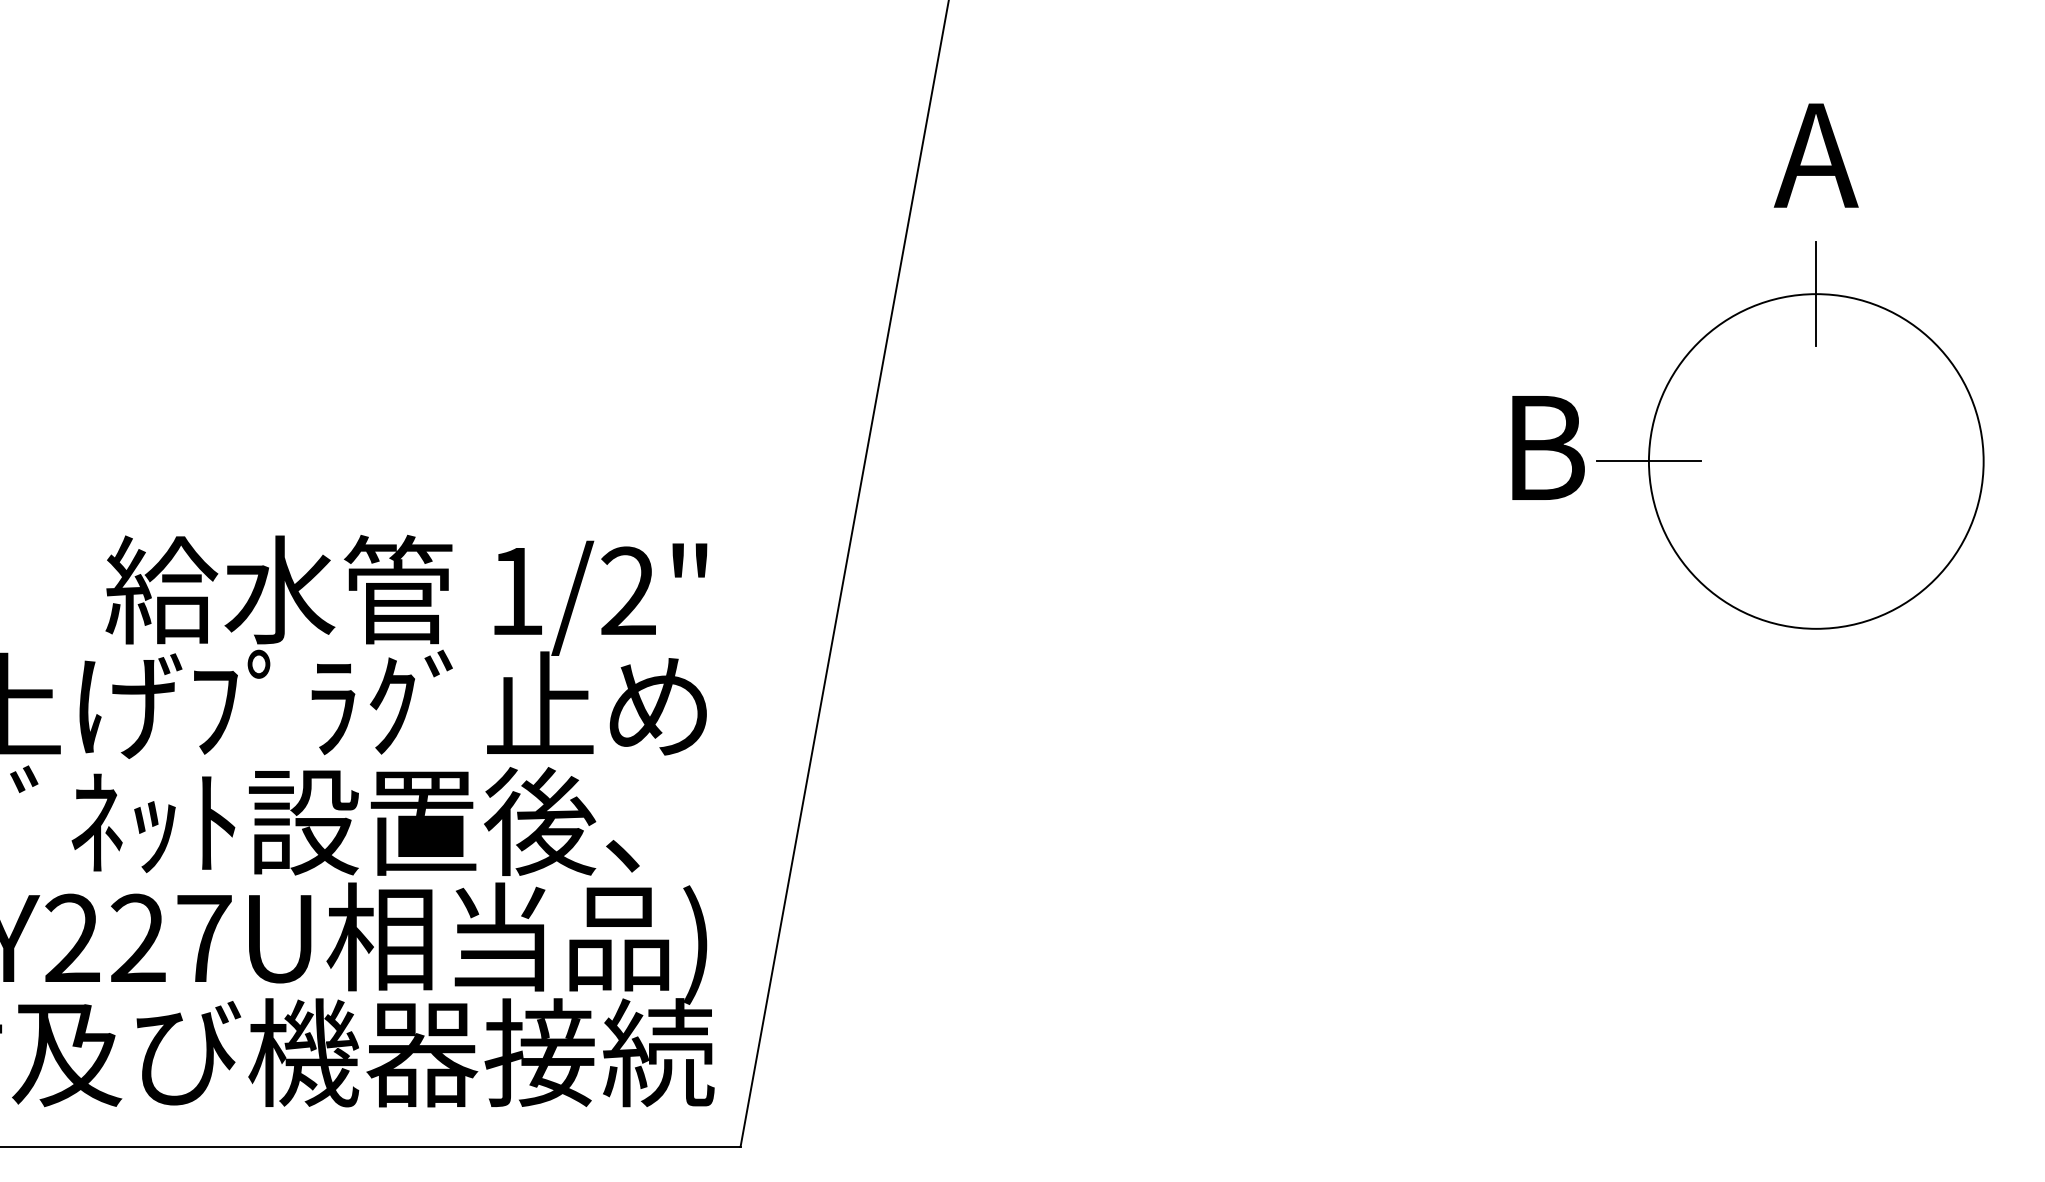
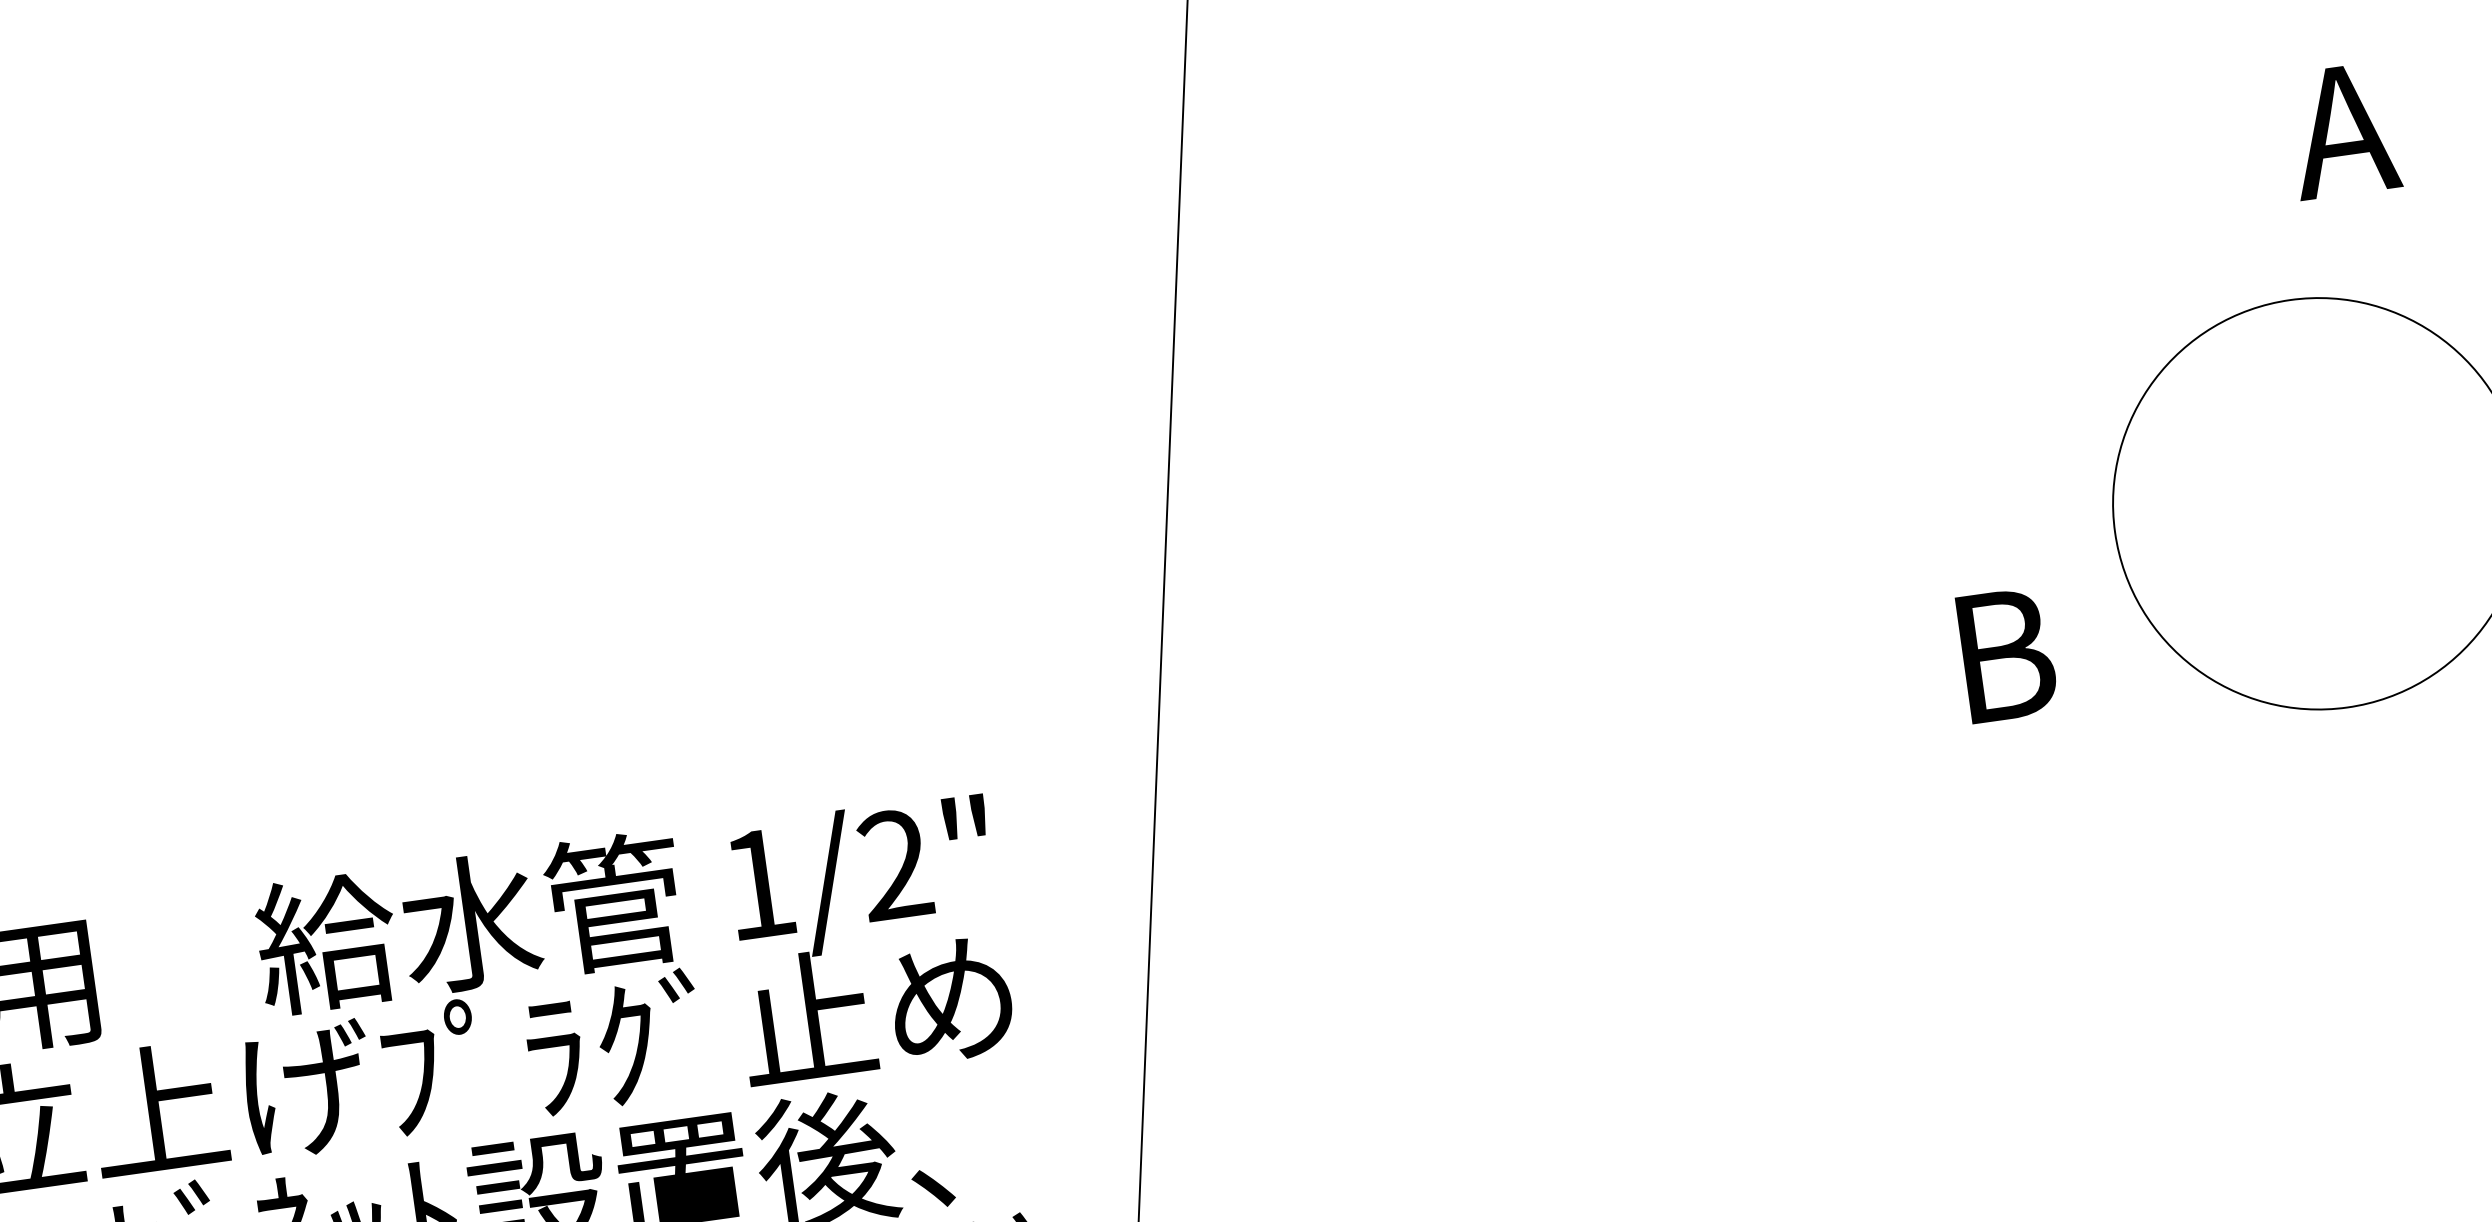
text: (1815, 155) -> (2342, 130), moved
line: (1816, 294) -> (2290, 300), removed
text: (1548, 447) -> (2007, 654), moved
line: (1648, 461) -> (2114, 532), removed

